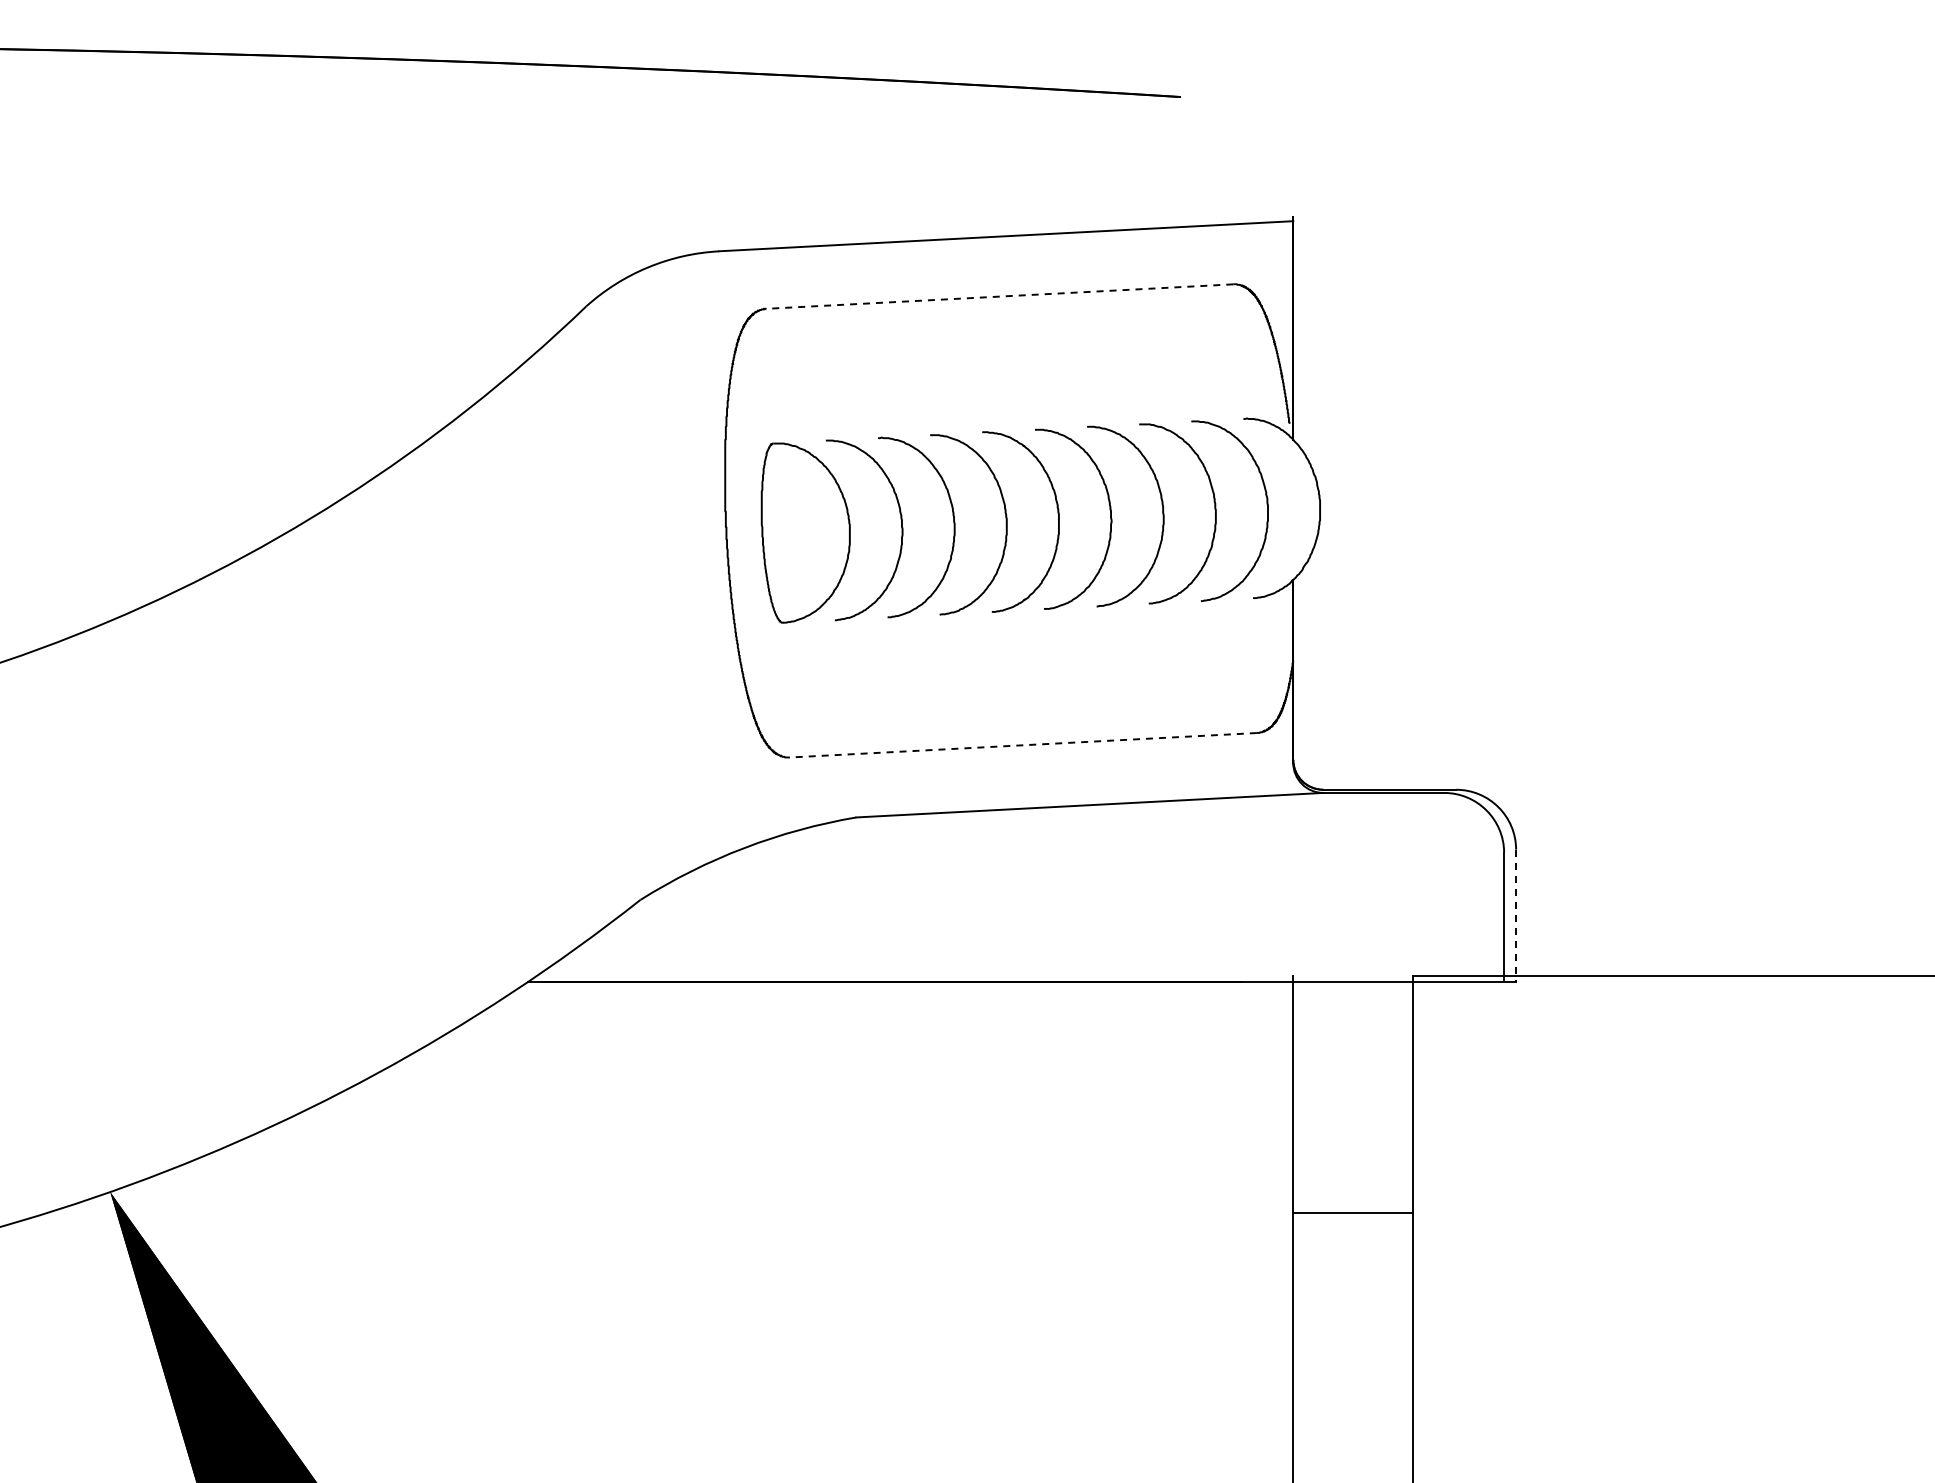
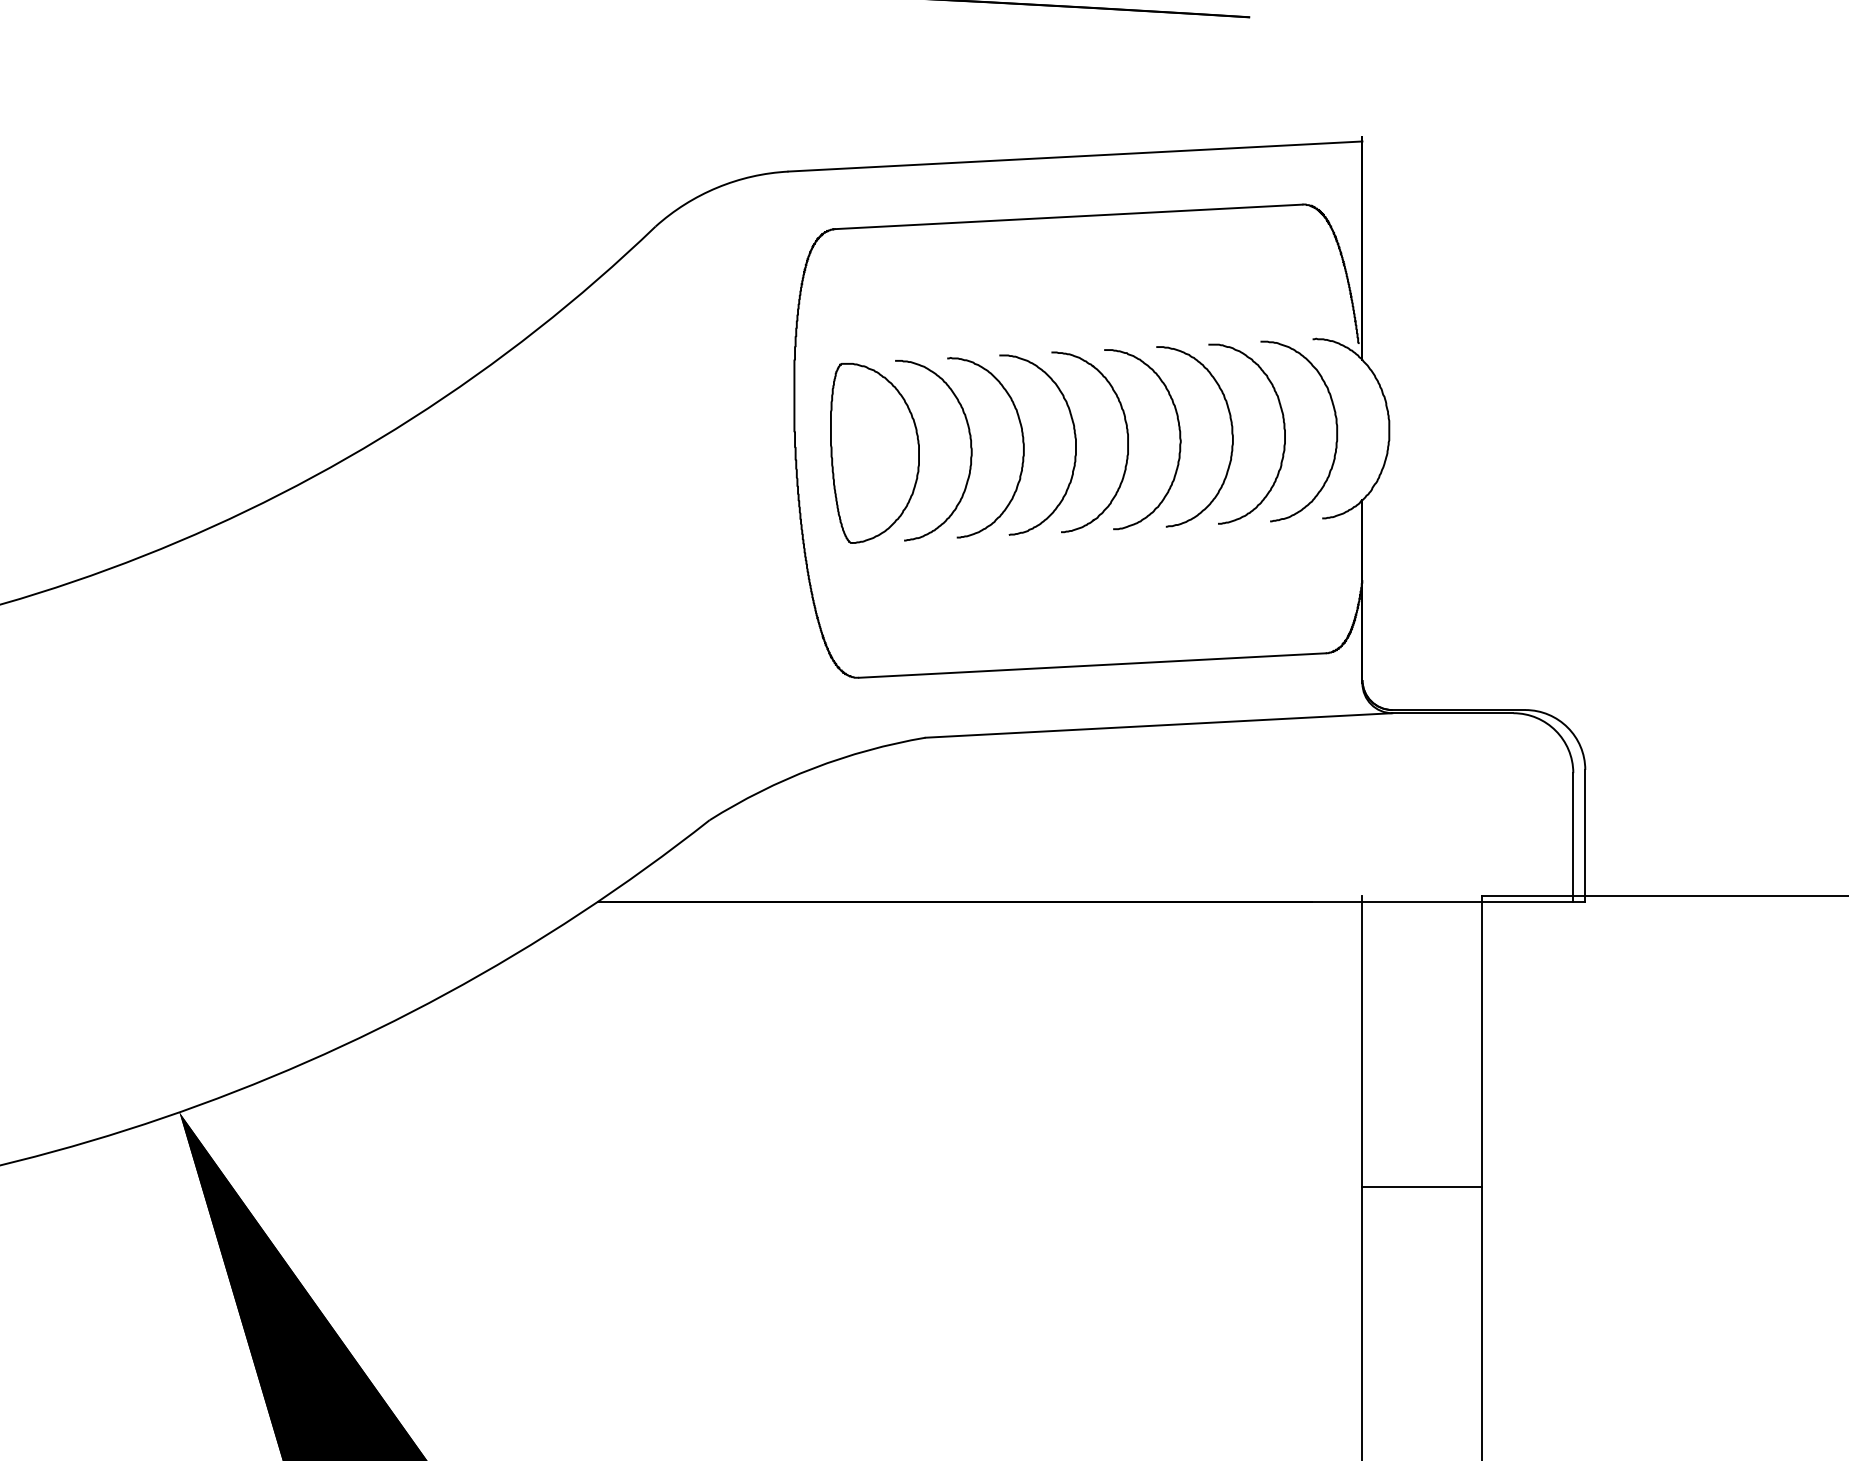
line: (999, 296) -> (1068, 216), dashed -> solid
line: (1023, 745) -> (1092, 665), dashed -> solid
line: (1516, 915) -> (1585, 835), dashed -> solid
line: (1352, 1213) -> (1421, 1186), moved

